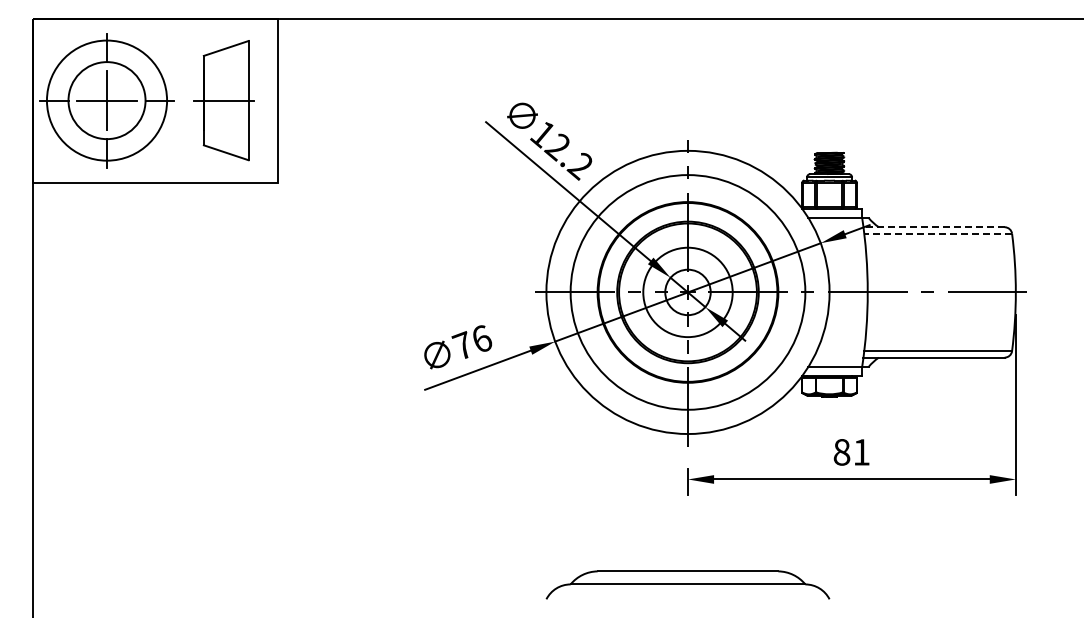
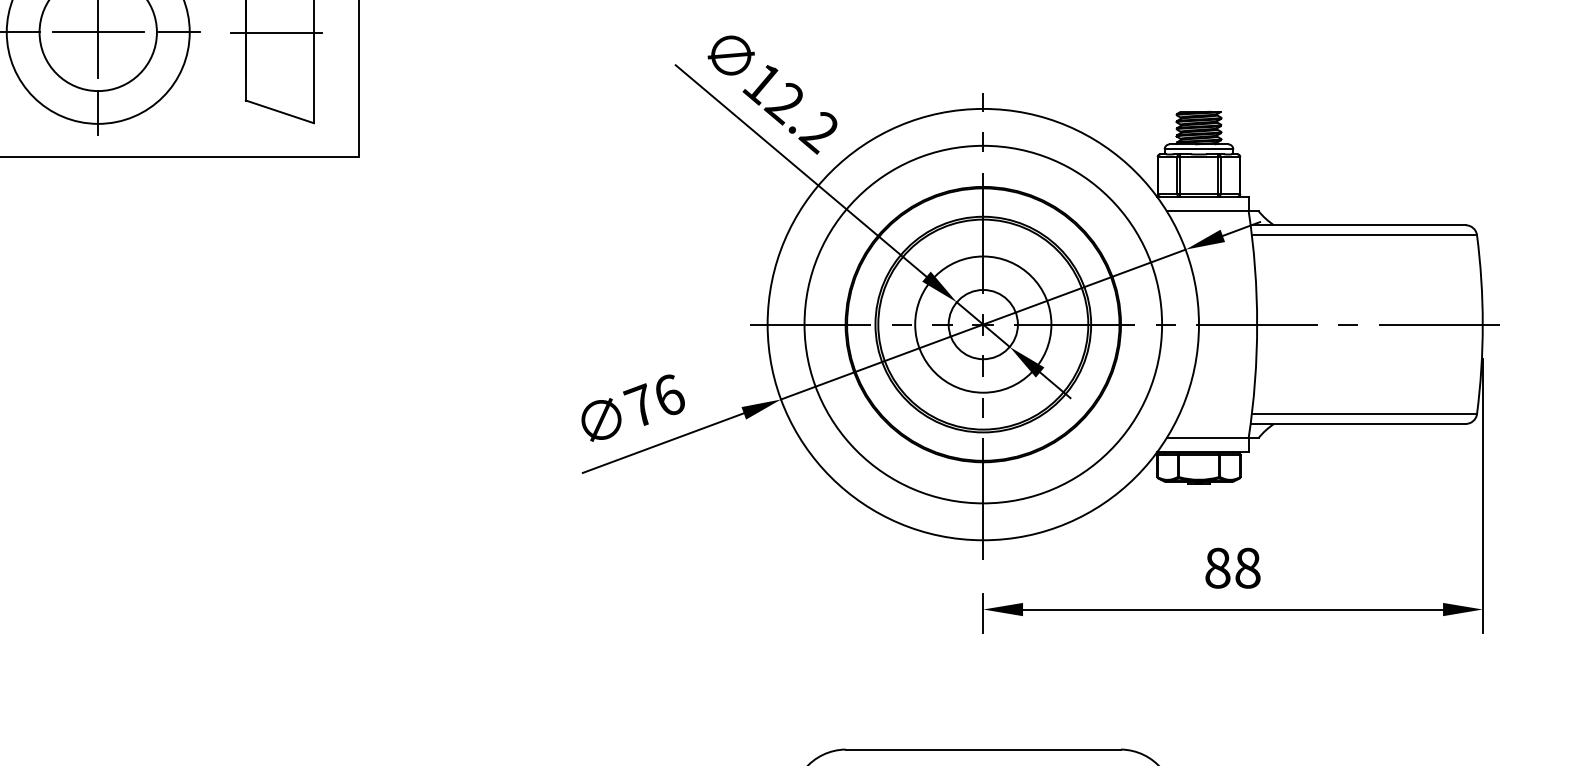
line: (934, 227) -> (1358, 225), dashed -> solid
line: (938, 233) -> (1364, 234), dashed -> solid
text: (861, 452) -> (1247, 568), 81 -> 88

